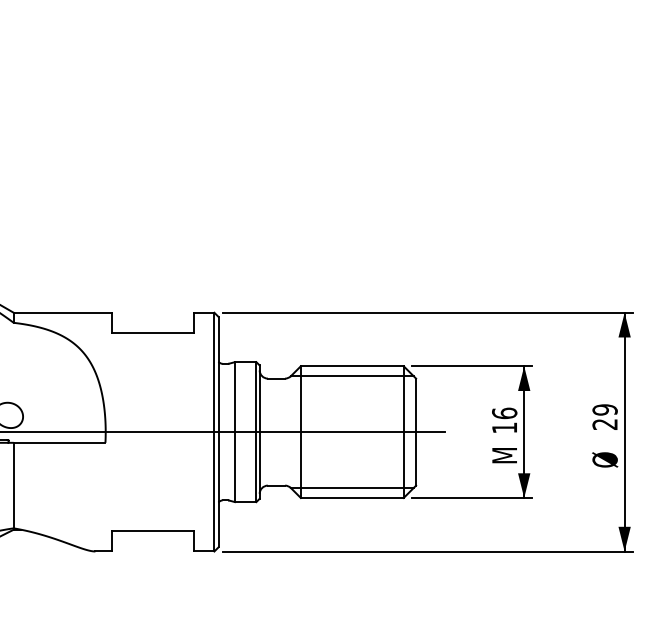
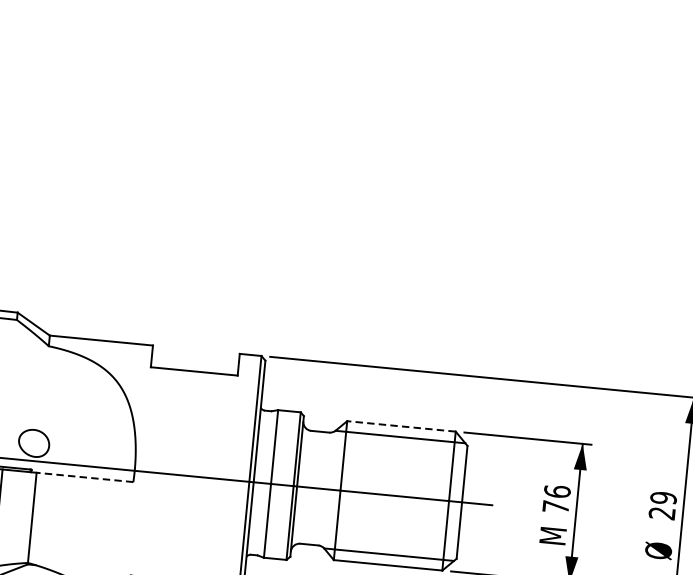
line: (351, 366) -> (400, 426), solid -> dashed
text: (504, 427) -> (555, 506), 16 -> 76
line: (59, 442) -> (84, 477), solid -> dashed

